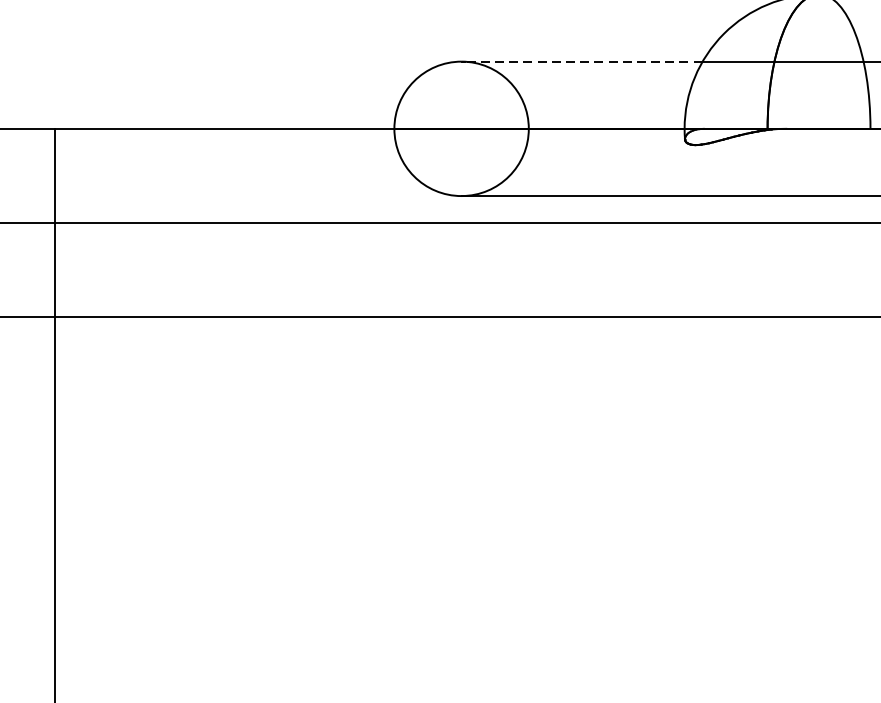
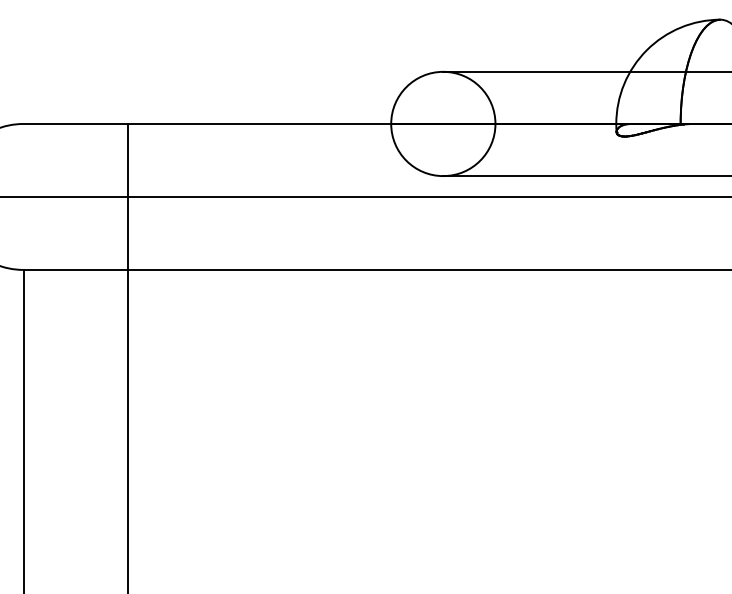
line: (581, 61) -> (536, 71), dashed -> solid

